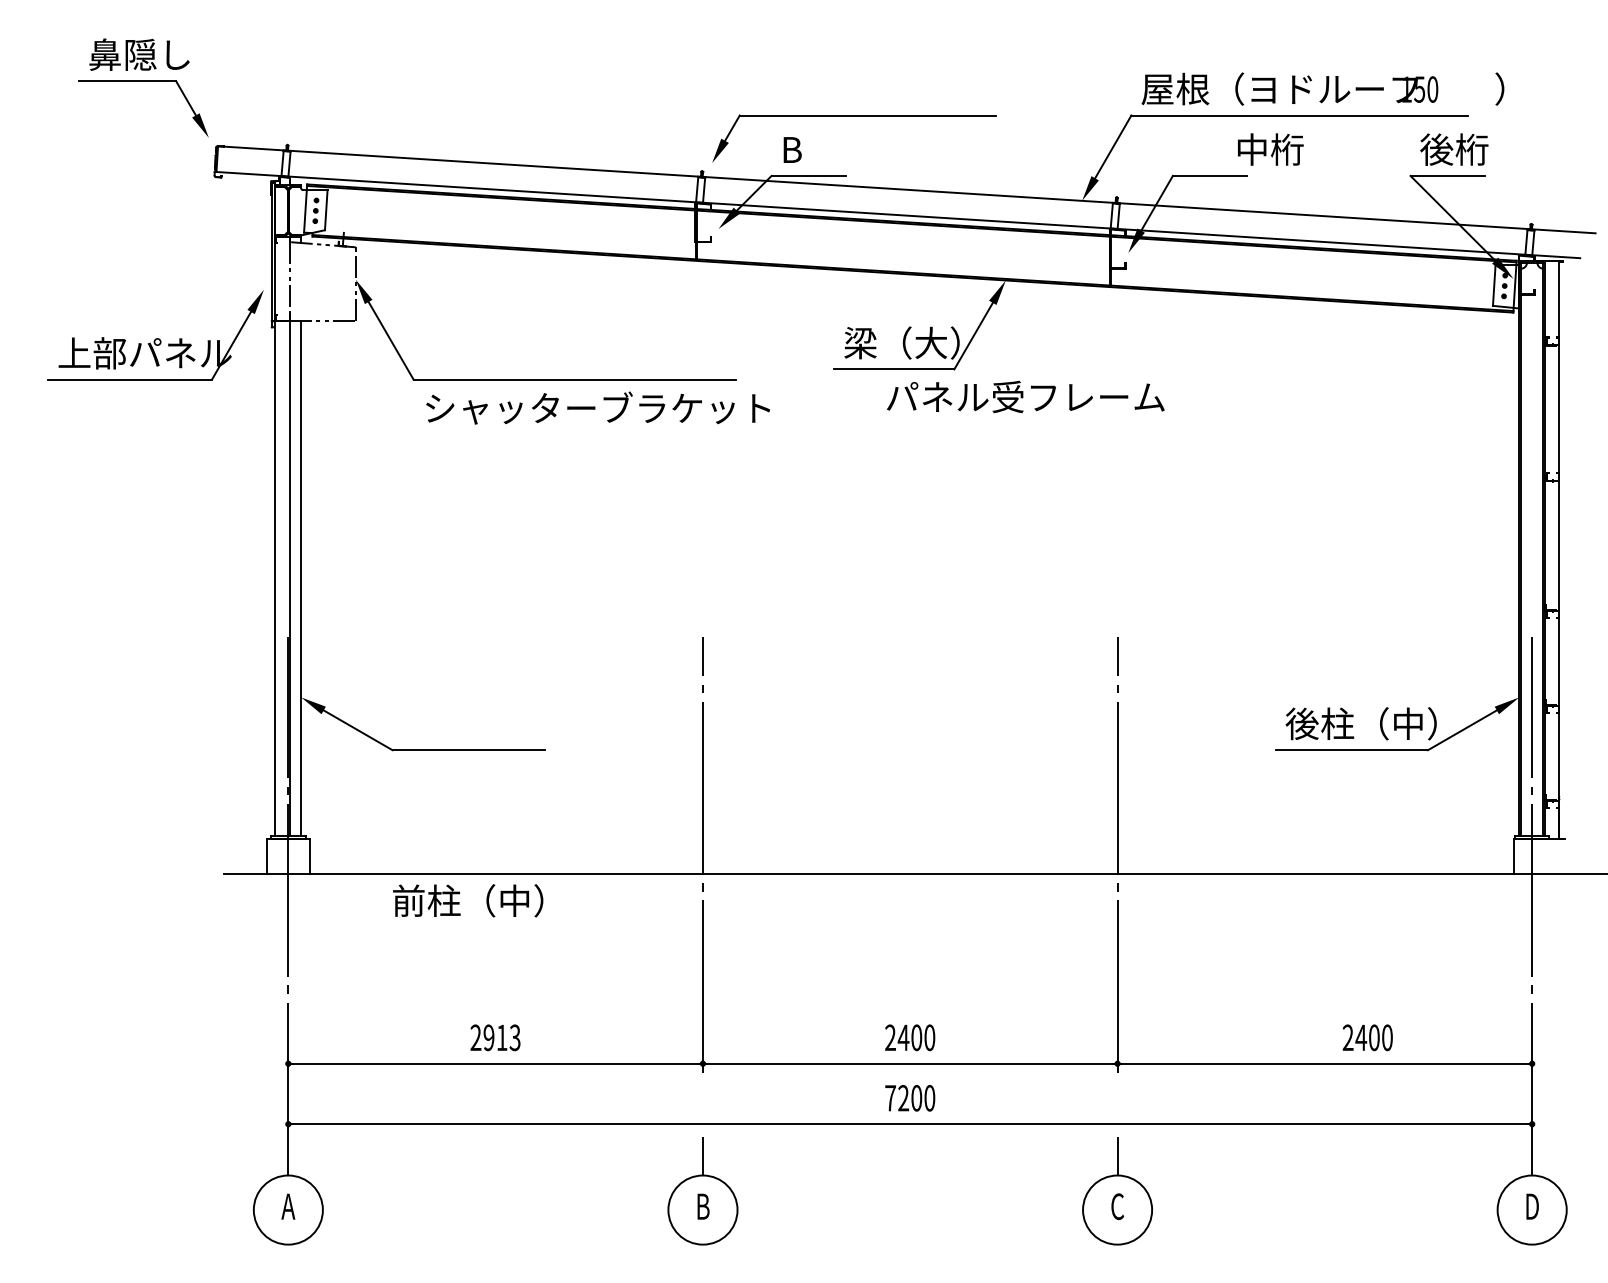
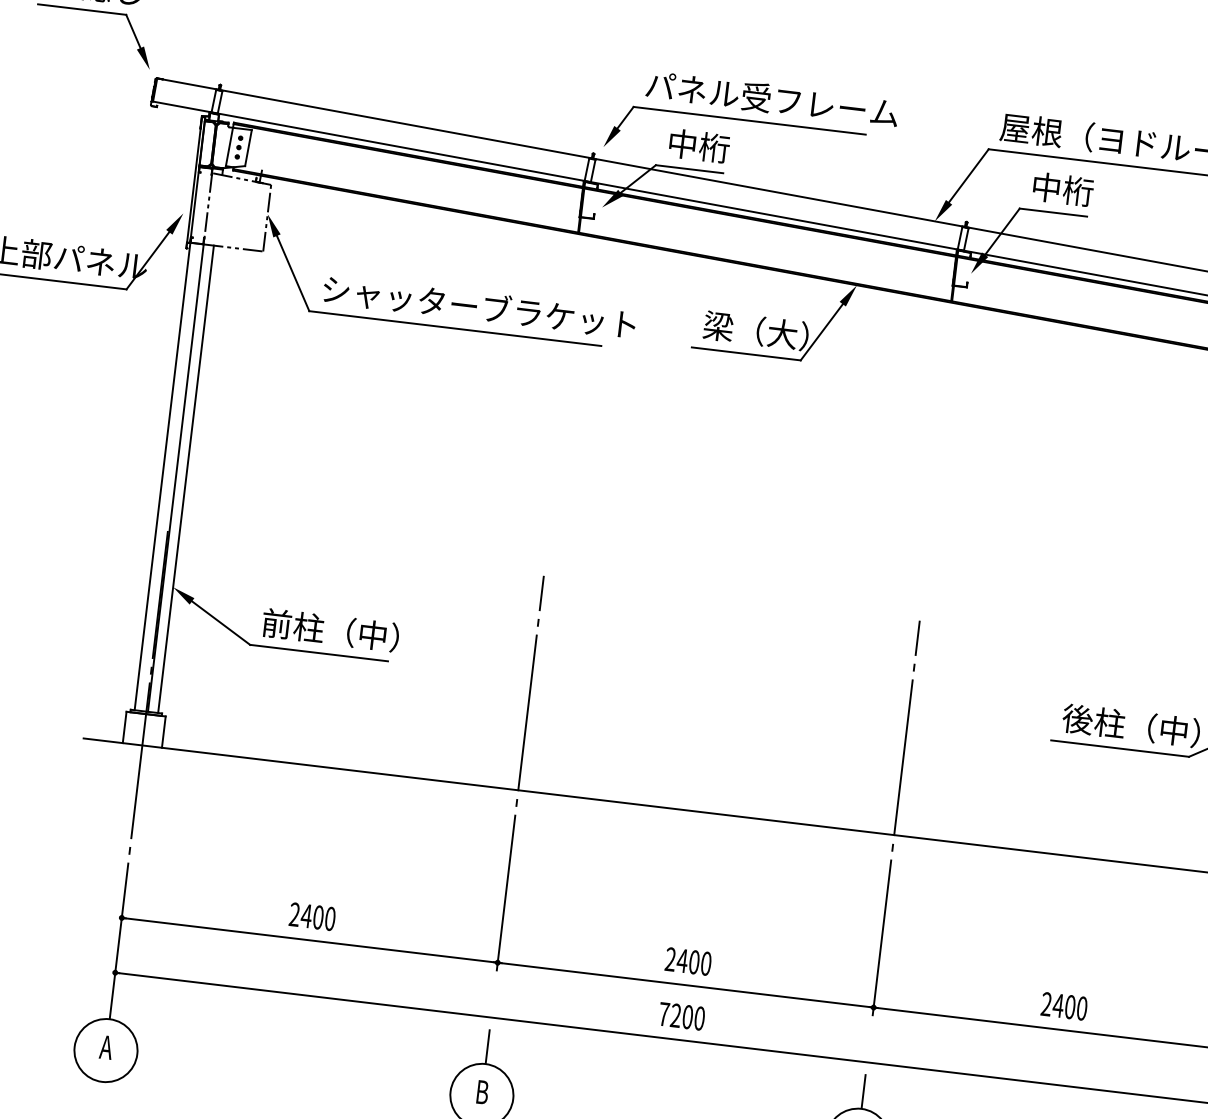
text: (816, 149) -> (699, 146), B -> 中桁
text: (1270, 149) -> (1063, 189), moved
text: (1025, 396) -> (772, 98), moved
text: (598, 407) -> (479, 306), moved
text: (468, 900) -> (331, 629), moved
text: (501, 1037) -> (317, 917), 2913 -> 2400
text: (1367, 1037) -> (1064, 1006), moved

